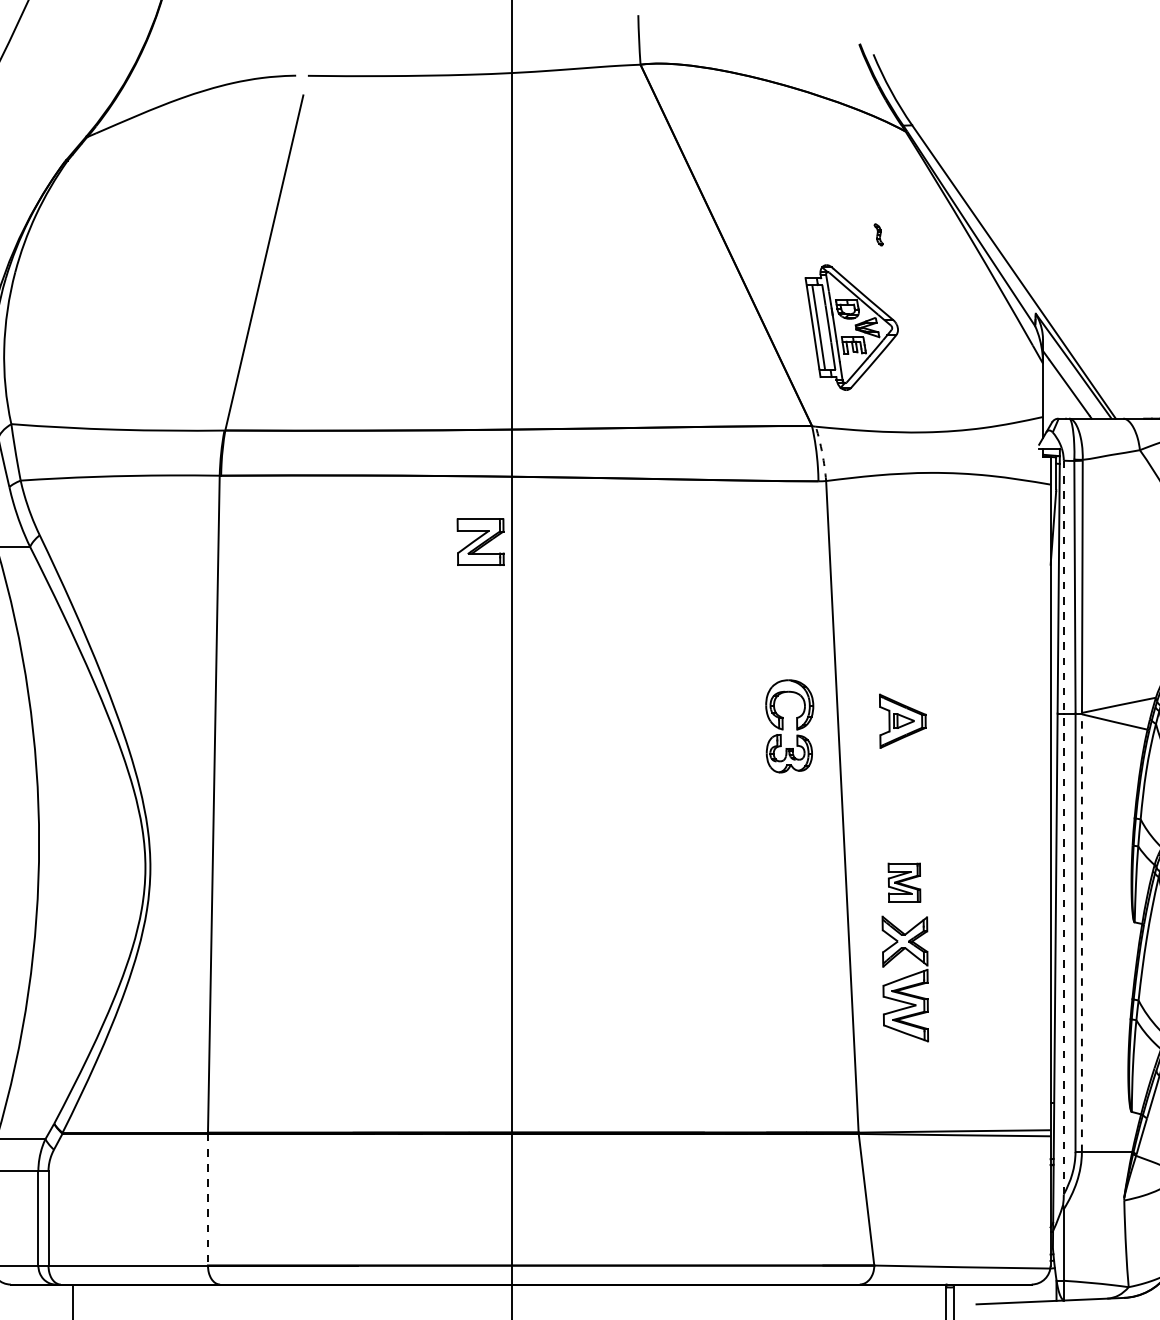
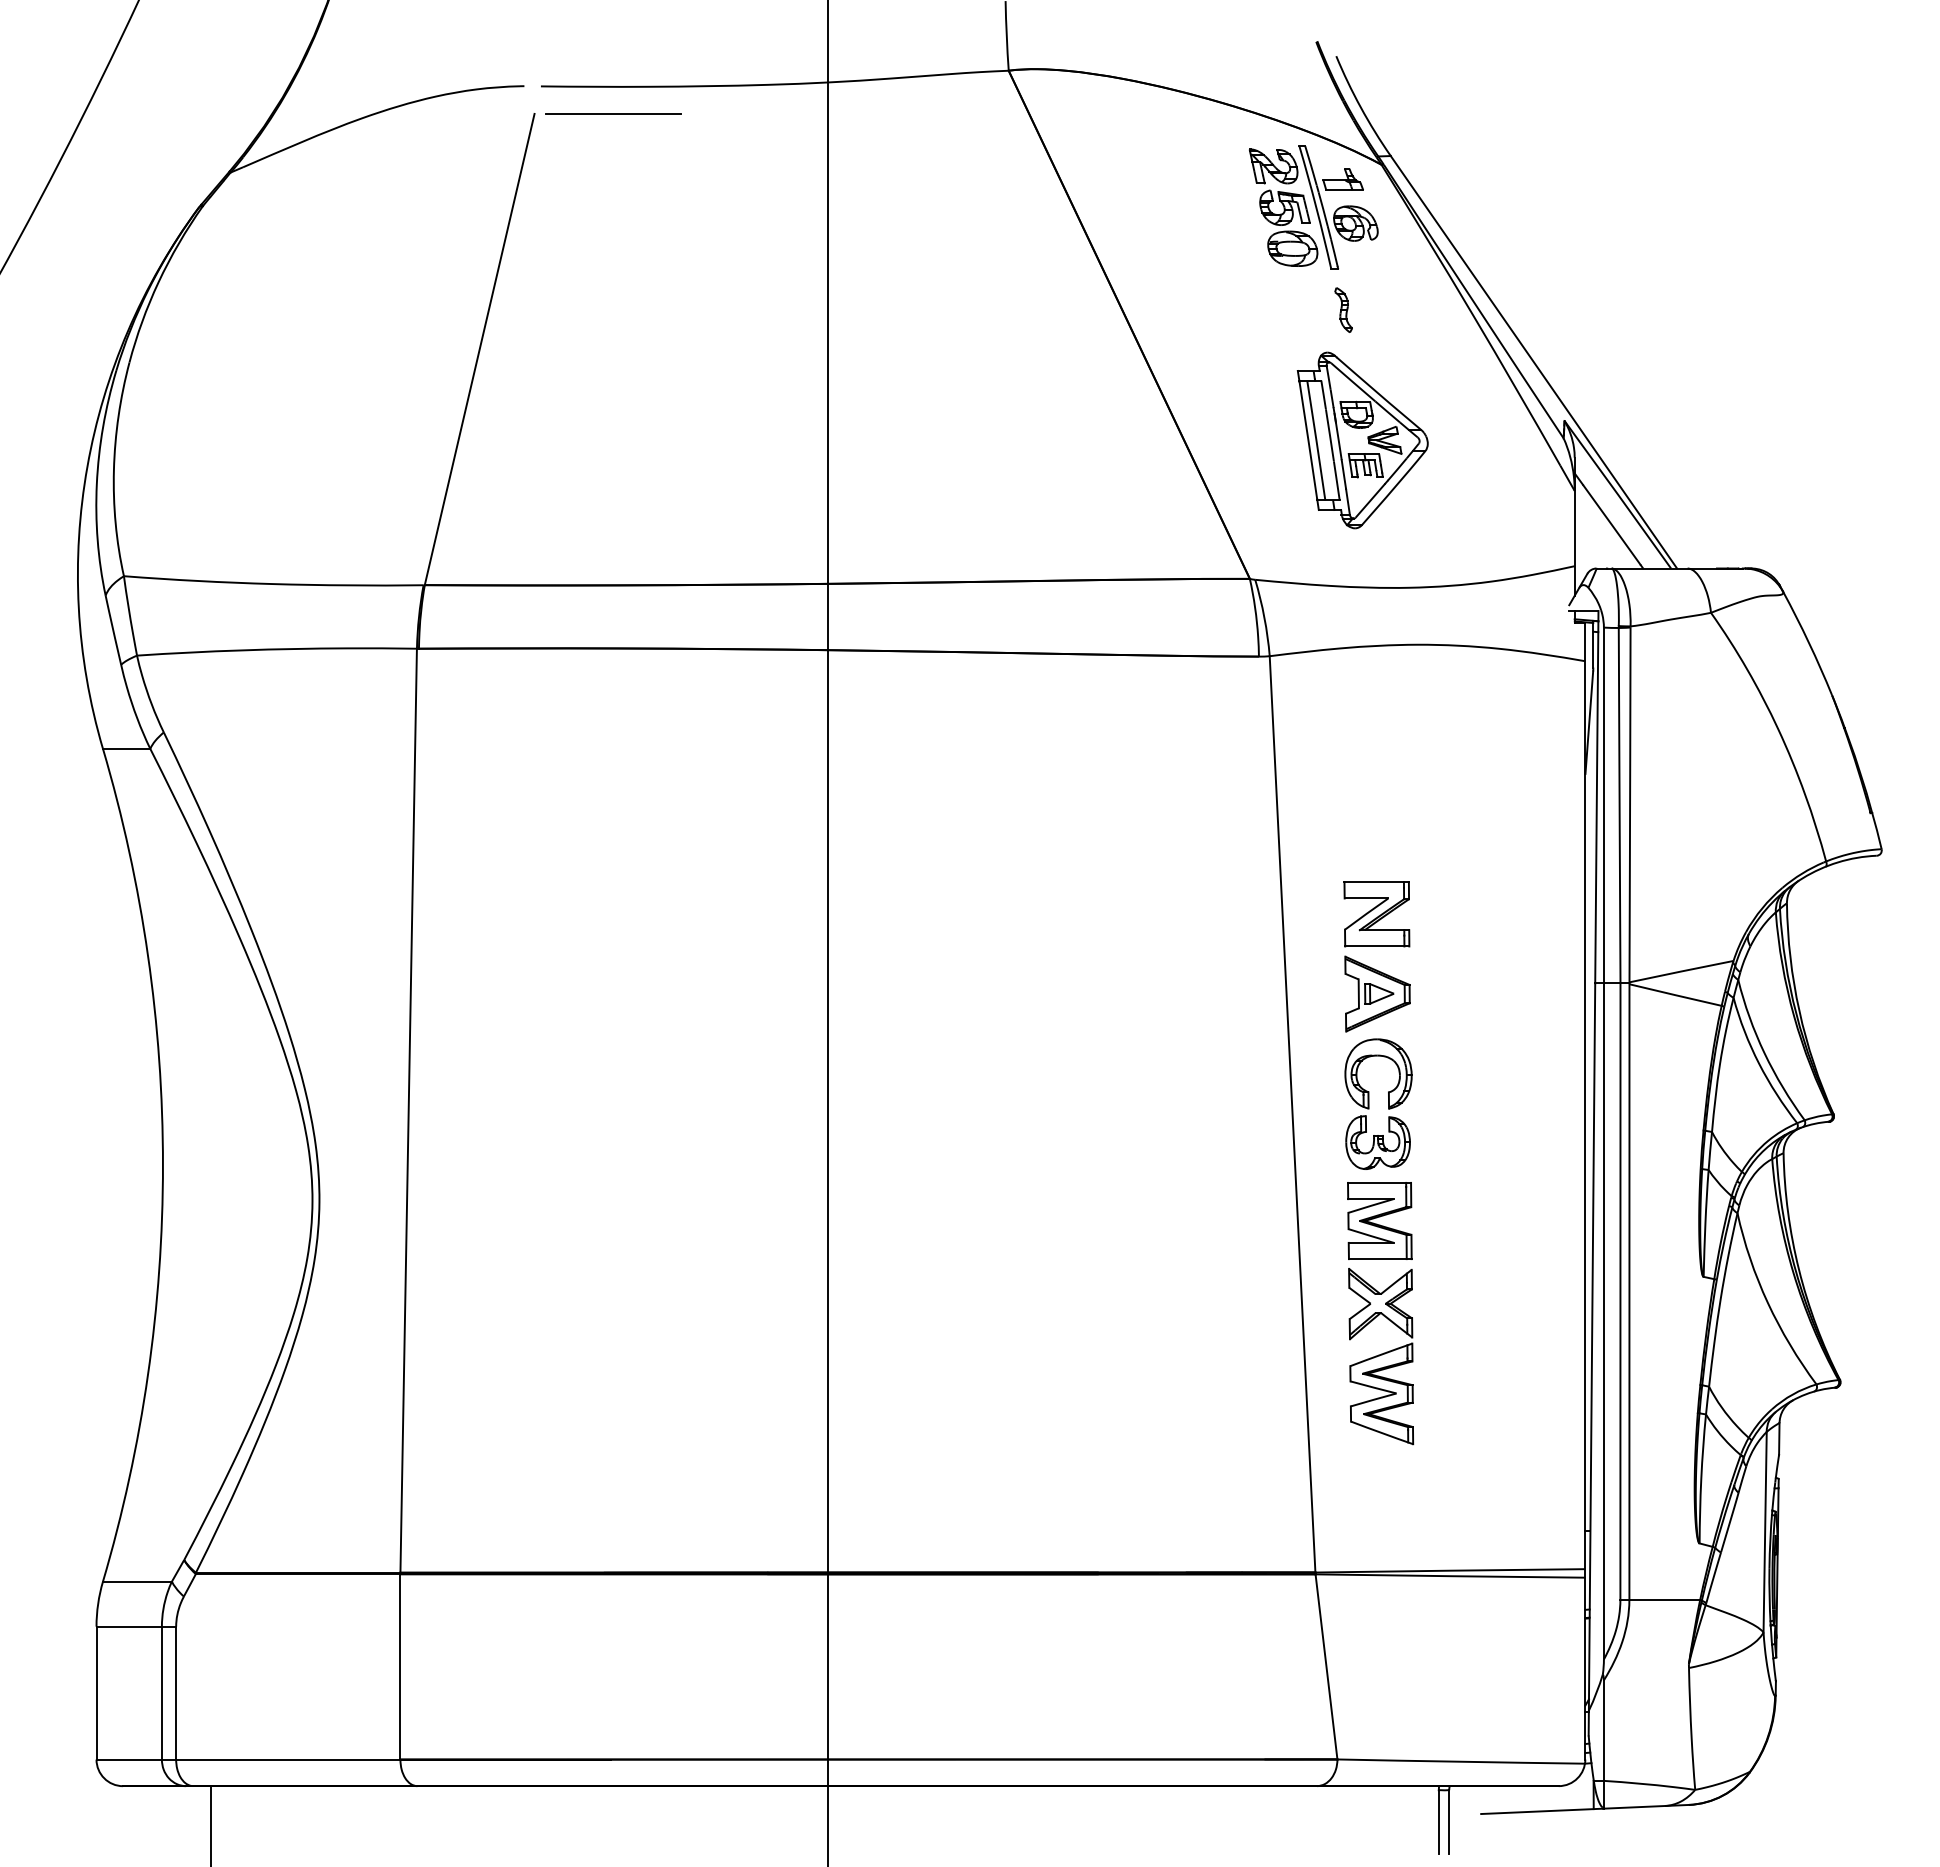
line: (358, 95) -> (612, 113), added
part: (857, 161) -> (1313, 207), added
part: (878, 234) -> (1343, 309), size x1.43
part: (851, 327) -> (1362, 440), moved
arc: (822, 453) -> (1264, 617), dashed -> solid
part: (480, 542) -> (1376, 914), moved
part: (783, 725) -> (1369, 1103), moved
line: (1063, 827) -> (1603, 1143), dashed -> solid
part: (904, 882) -> (1379, 1220), size x1.43
line: (1081, 933) -> (1629, 1292), dashed -> solid
line: (208, 1199) -> (400, 1666), dashed -> solid

